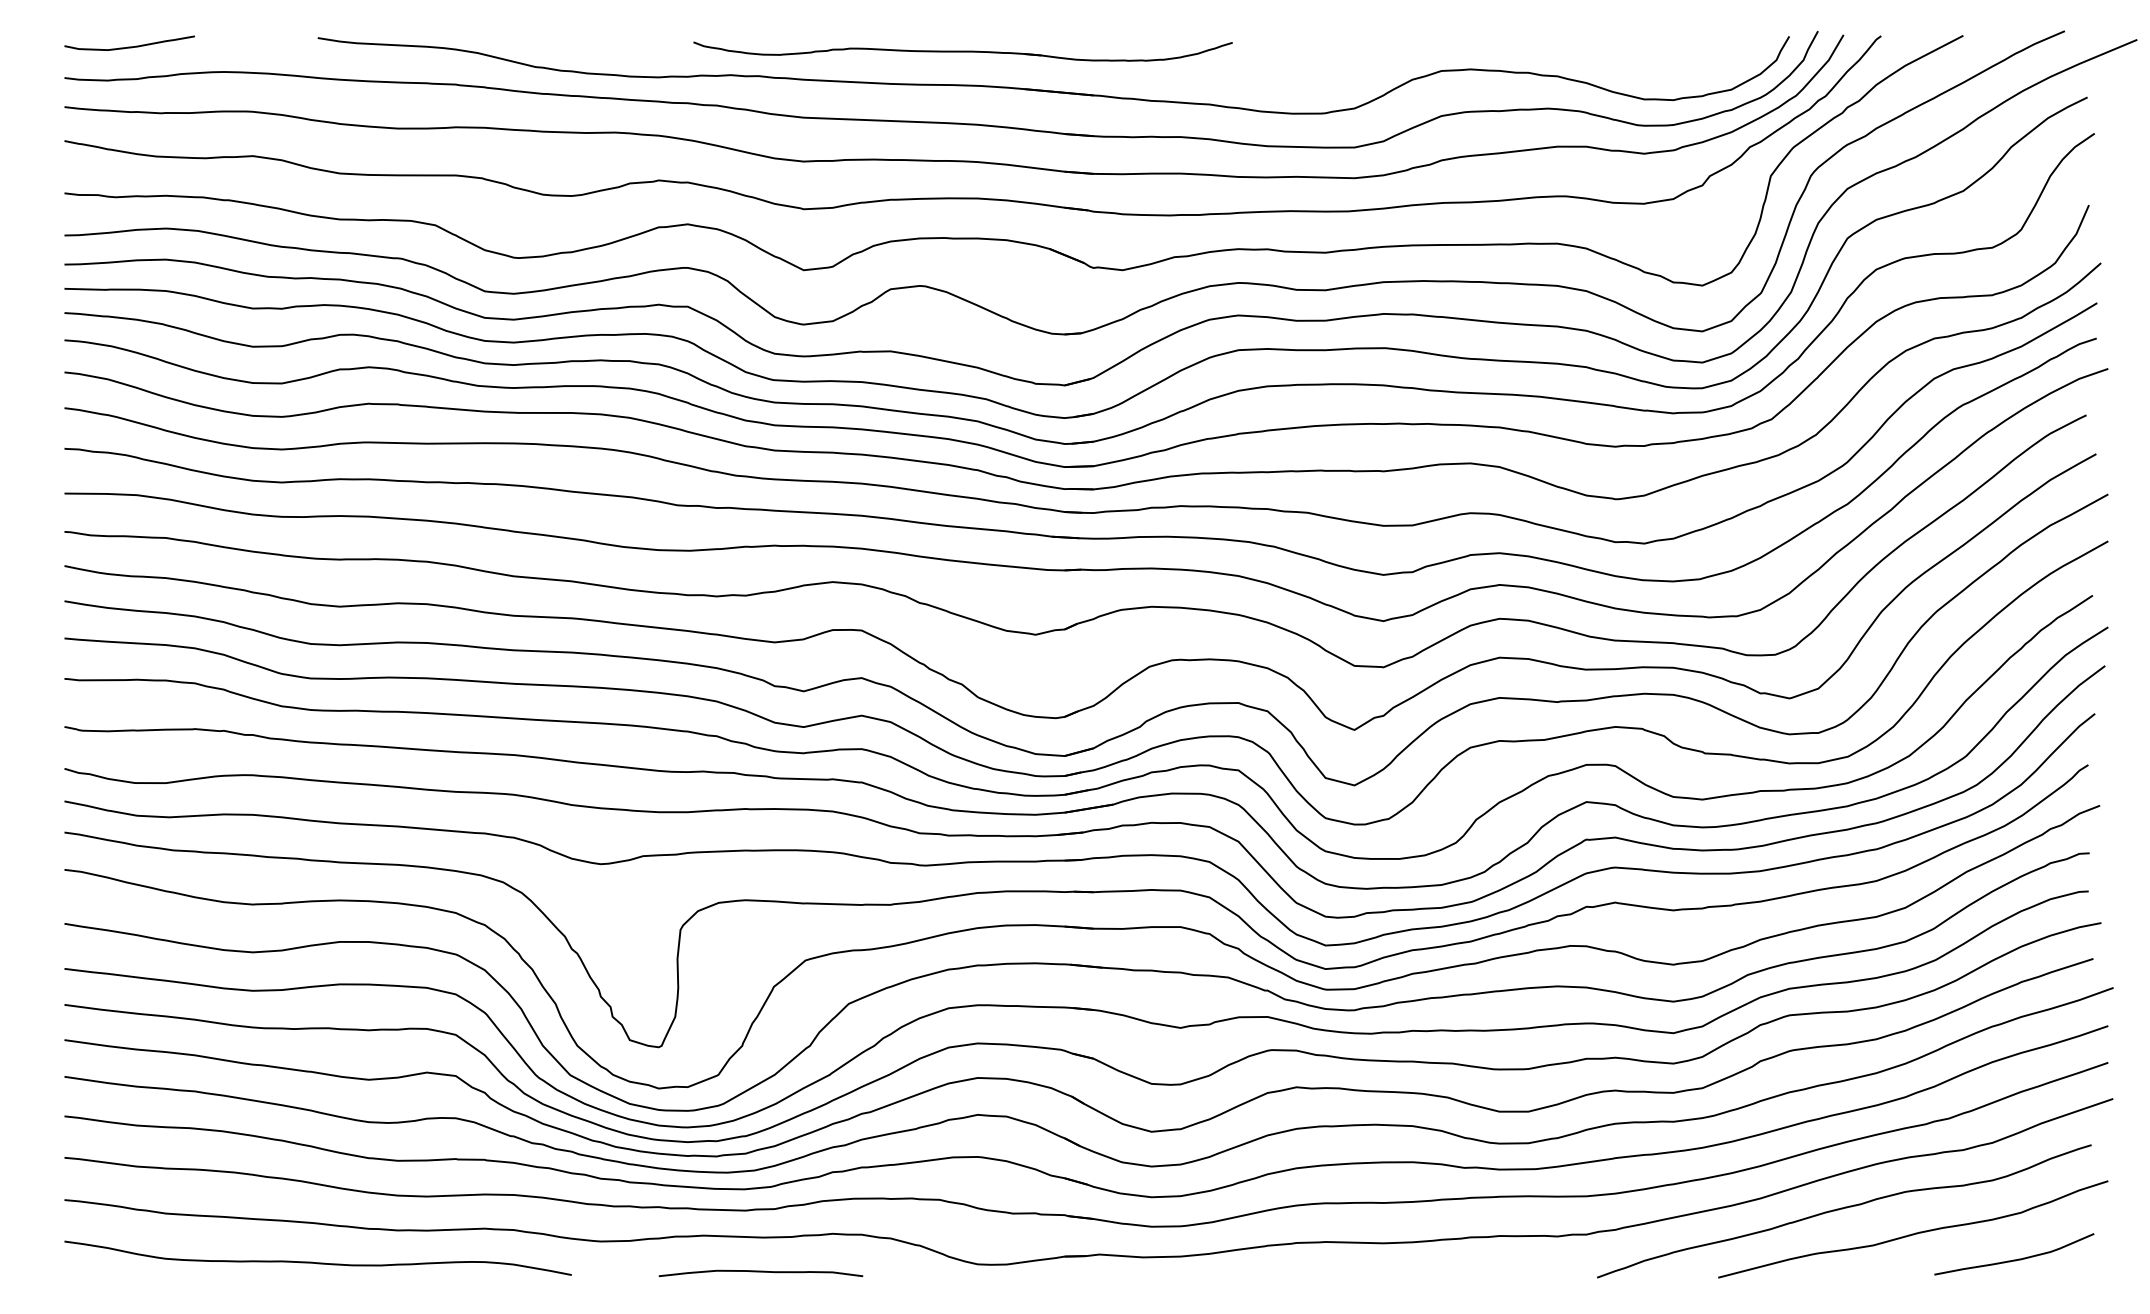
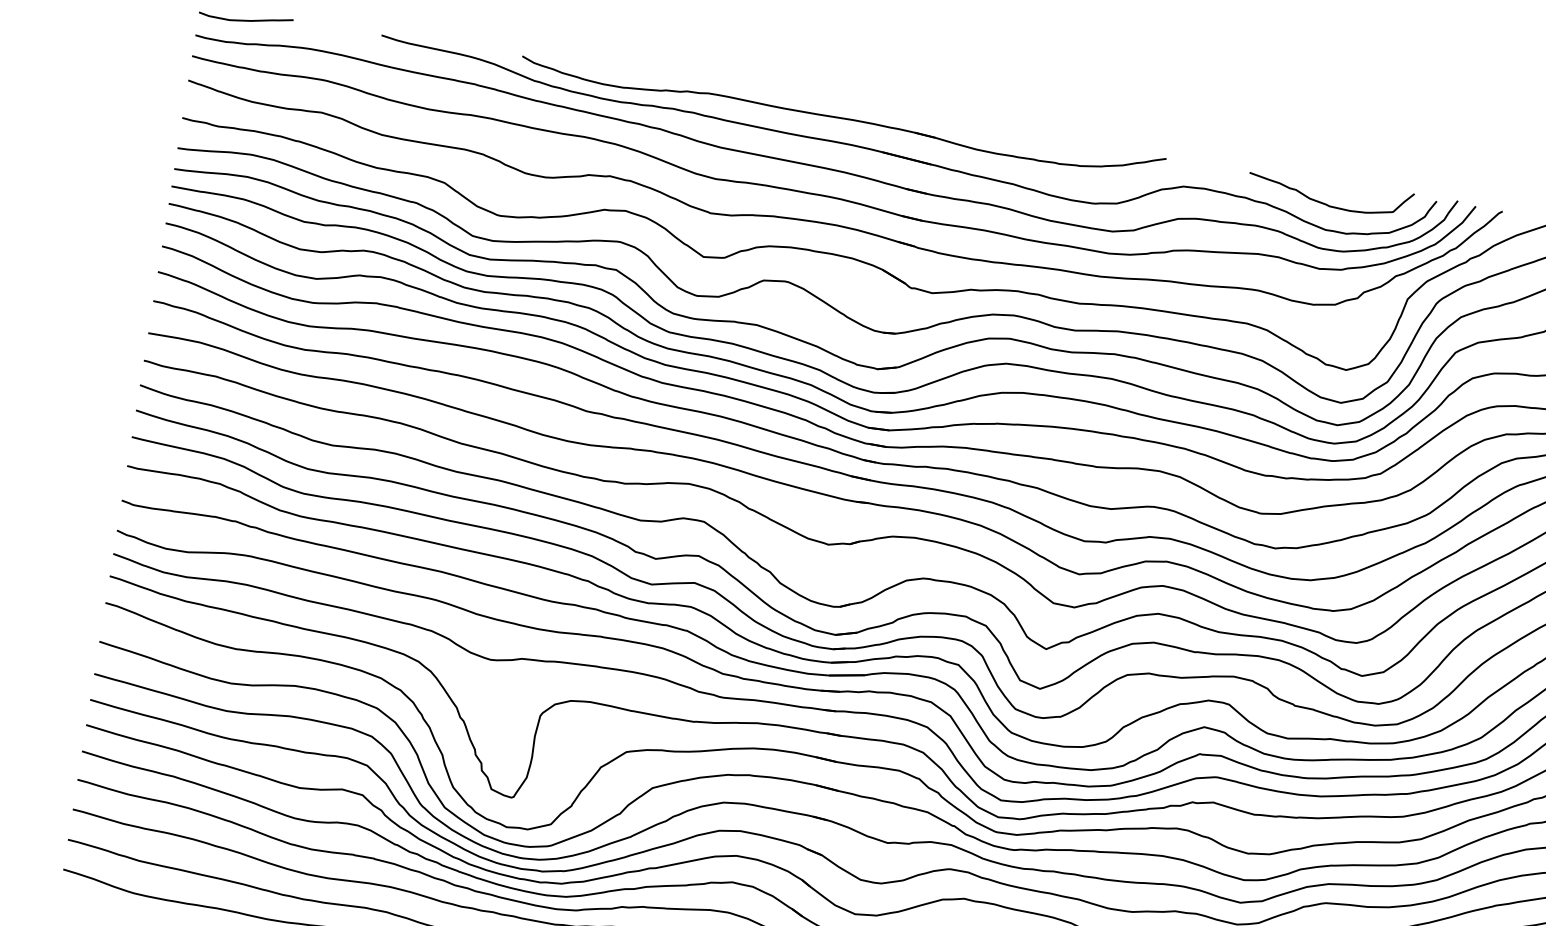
part: (962, 51) -> (842, 118), size x1.67
curve: (1639, 63) -> (1326, 203), added

